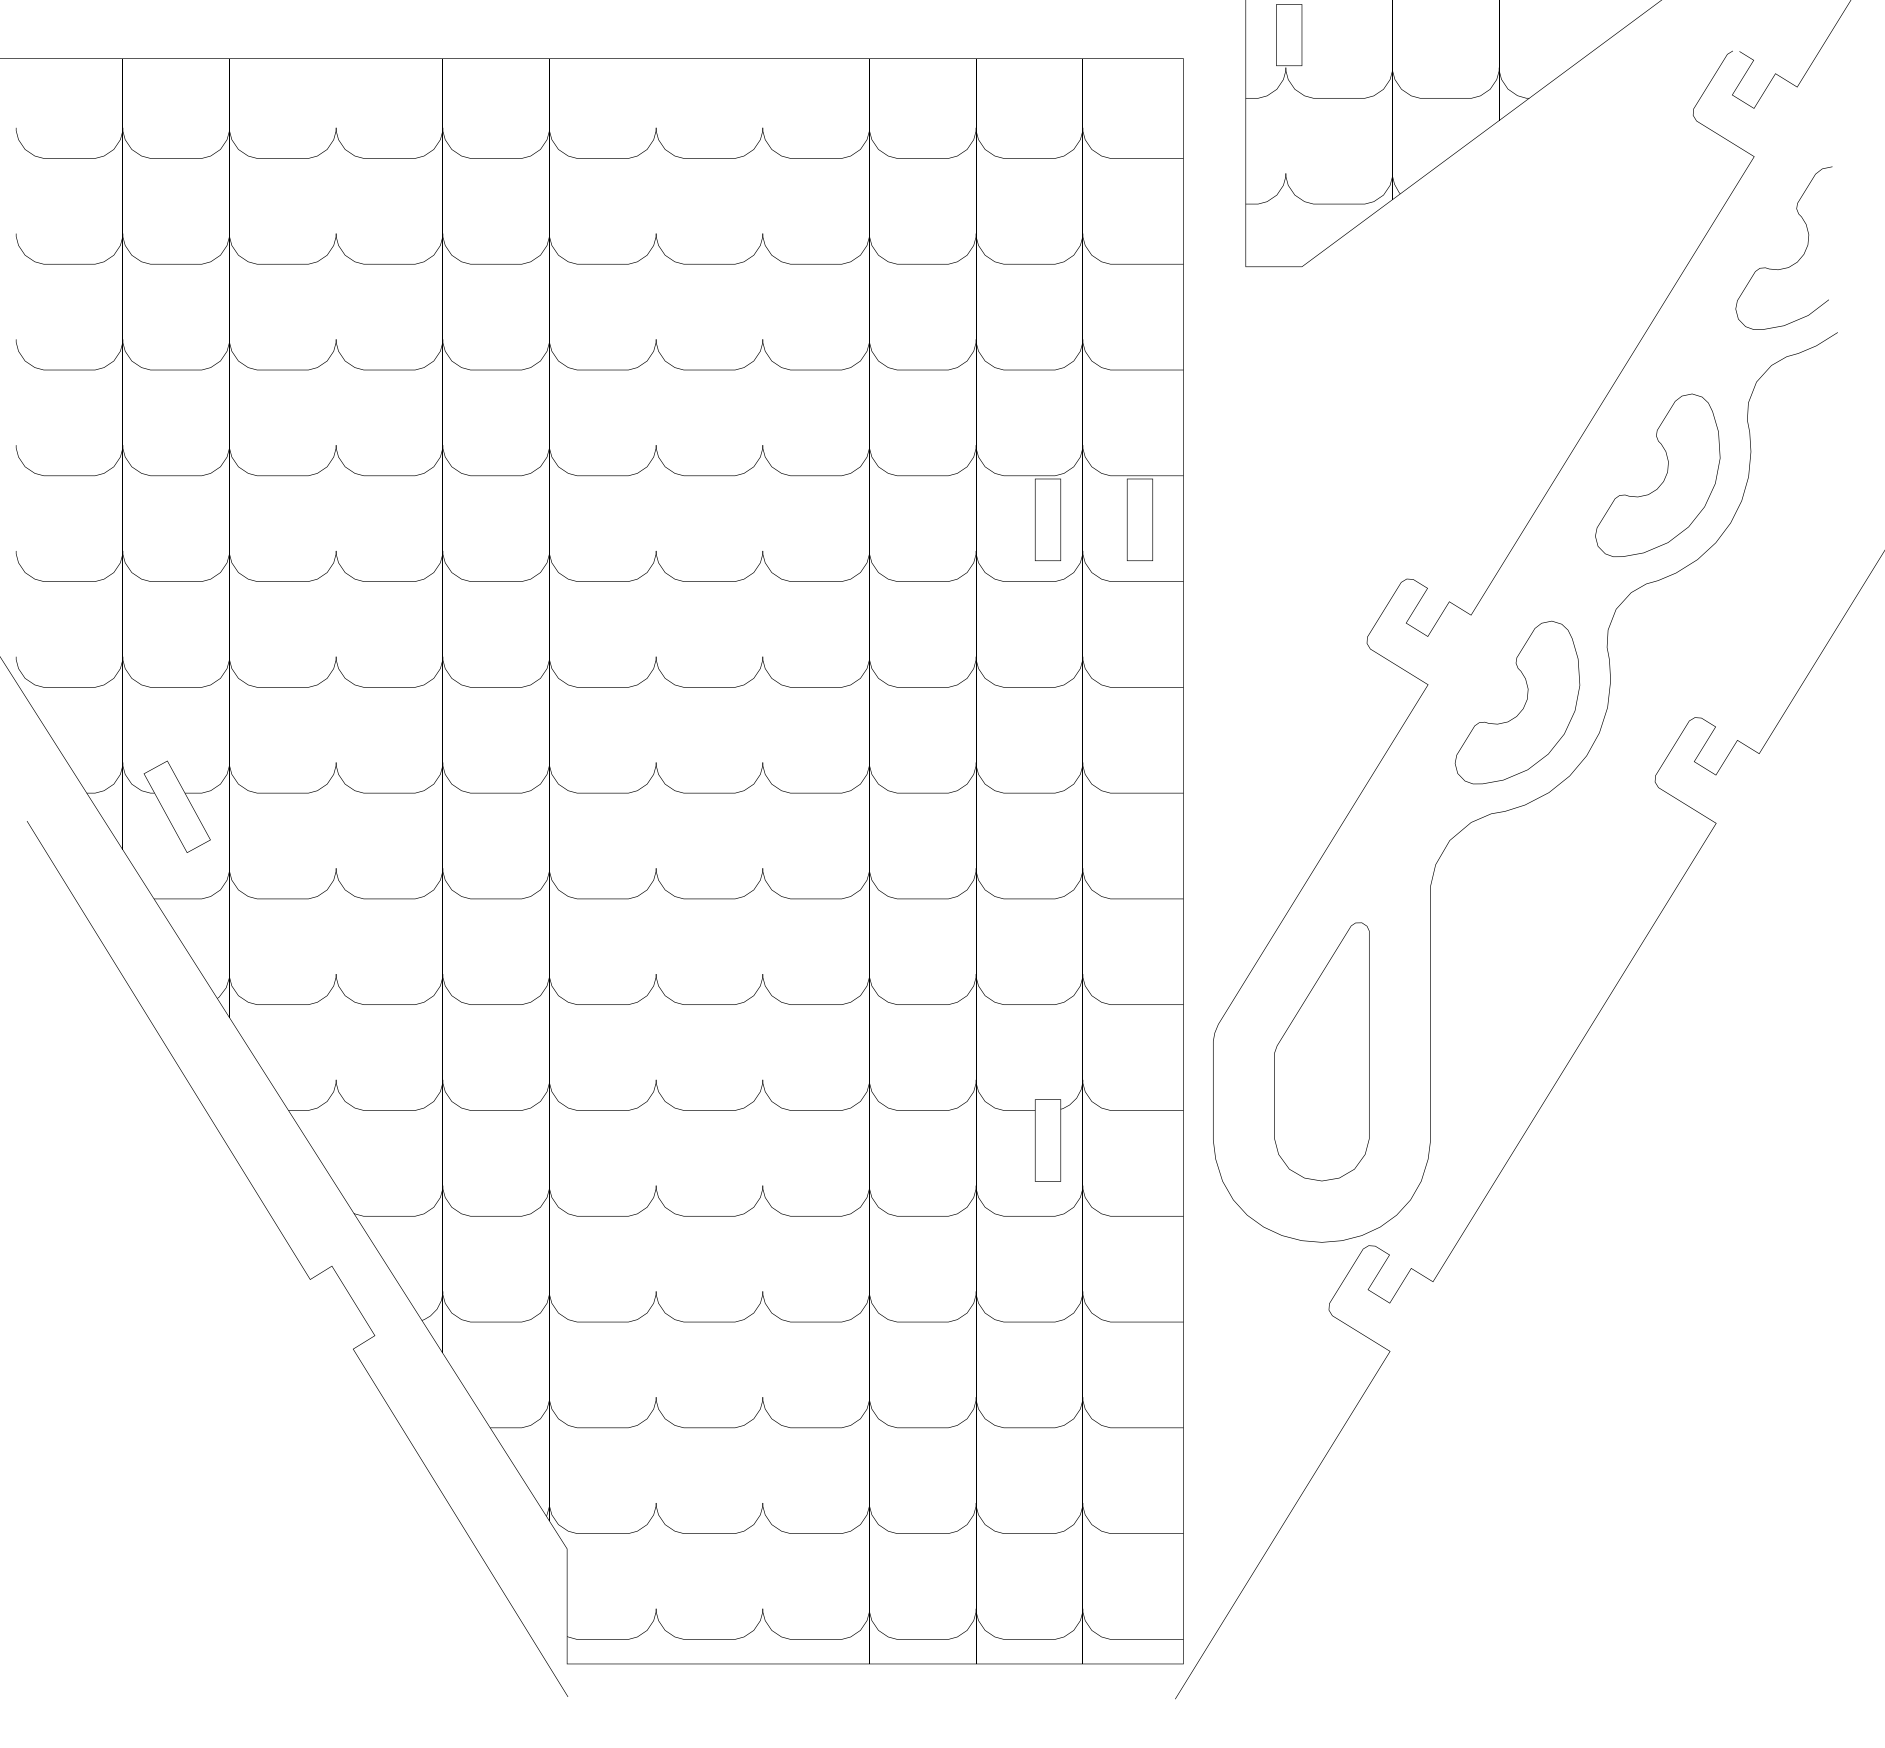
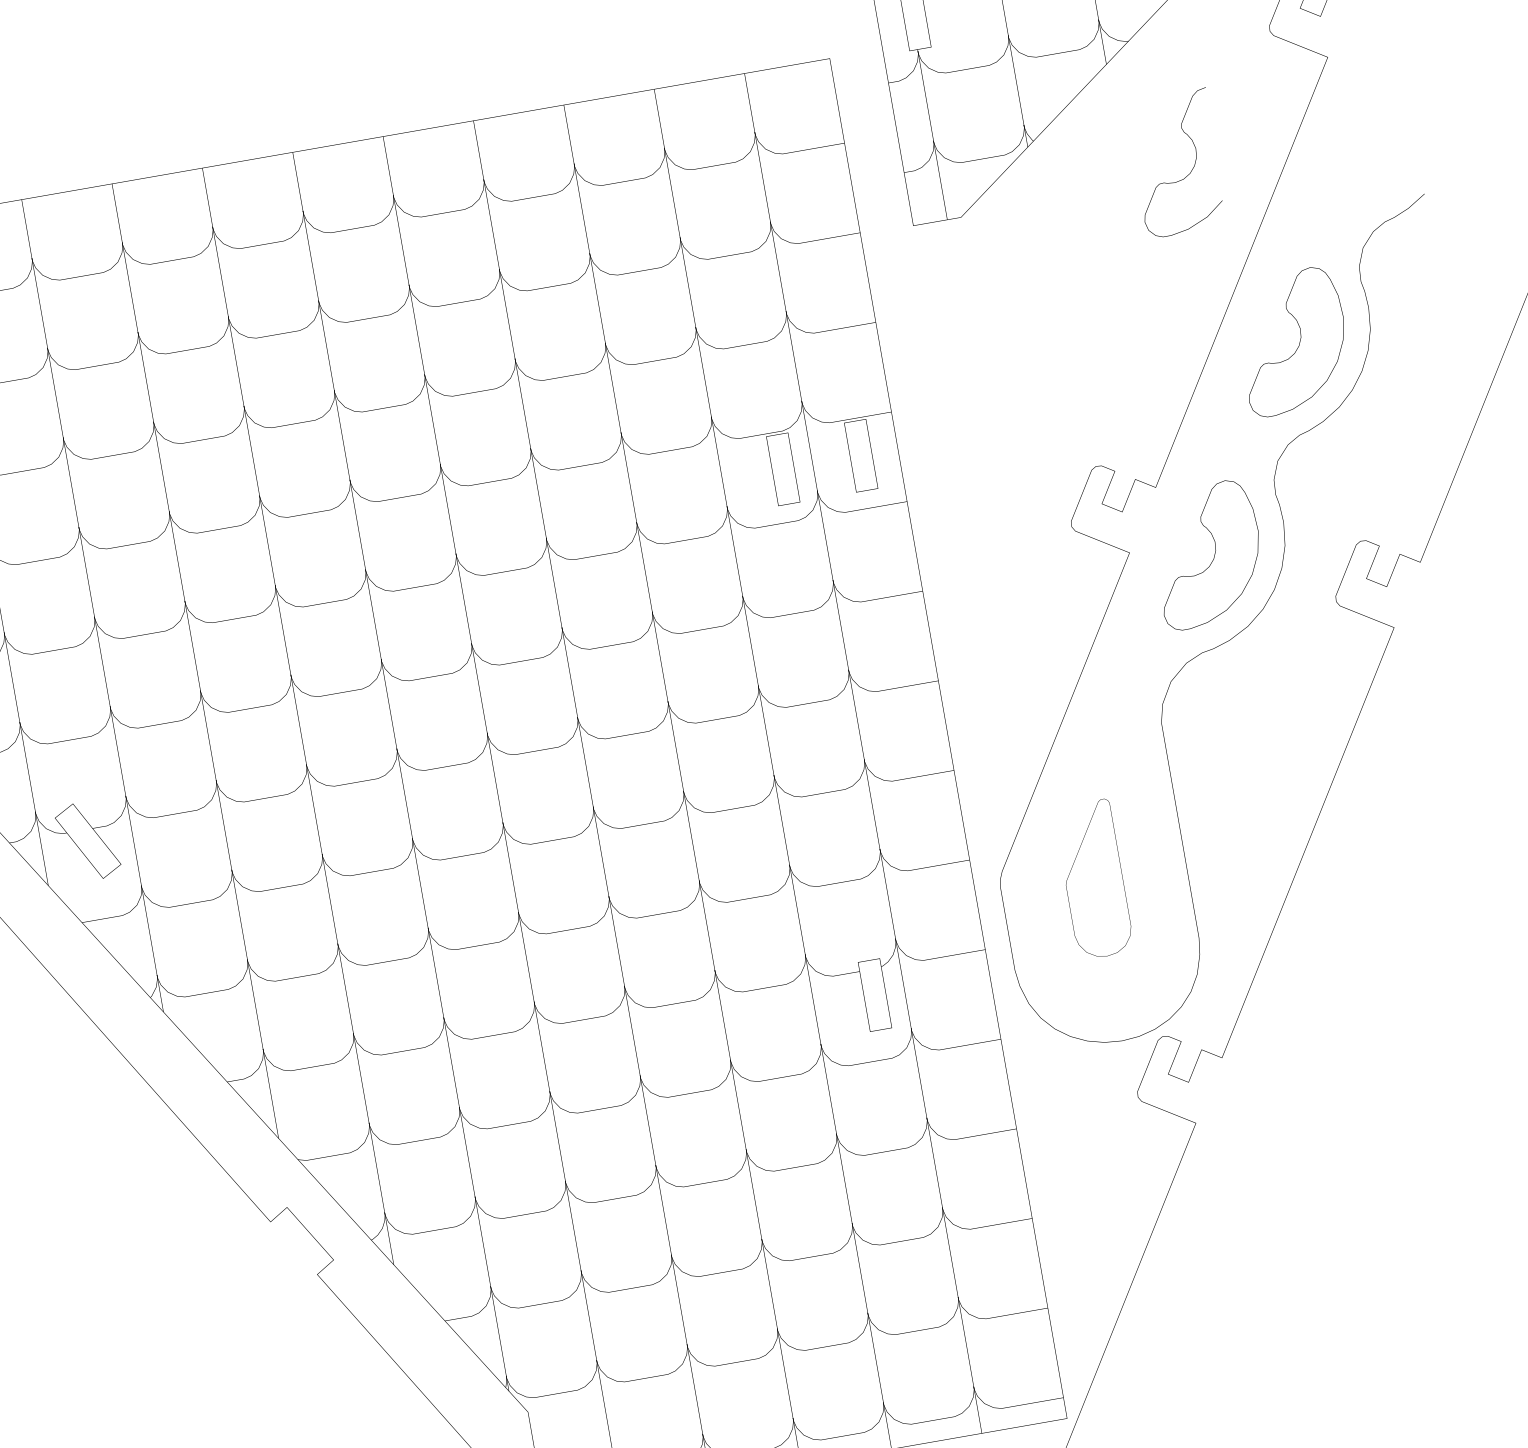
curve: (1795, 262) -> (1188, 173), moved
part: (1321, 1051) -> (1093, 879), size x0.7

